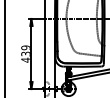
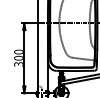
text: (25, 53) -> (18, 57), 439 -> 300

